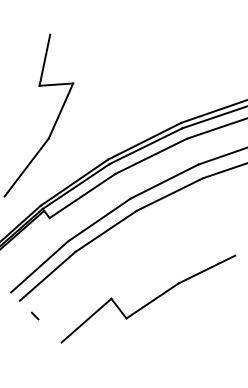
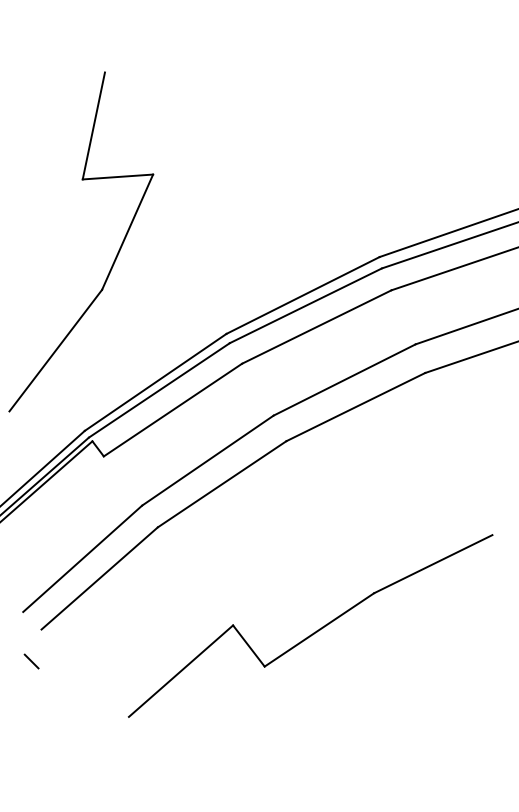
part: (34, 315) -> (30, 660), moved

